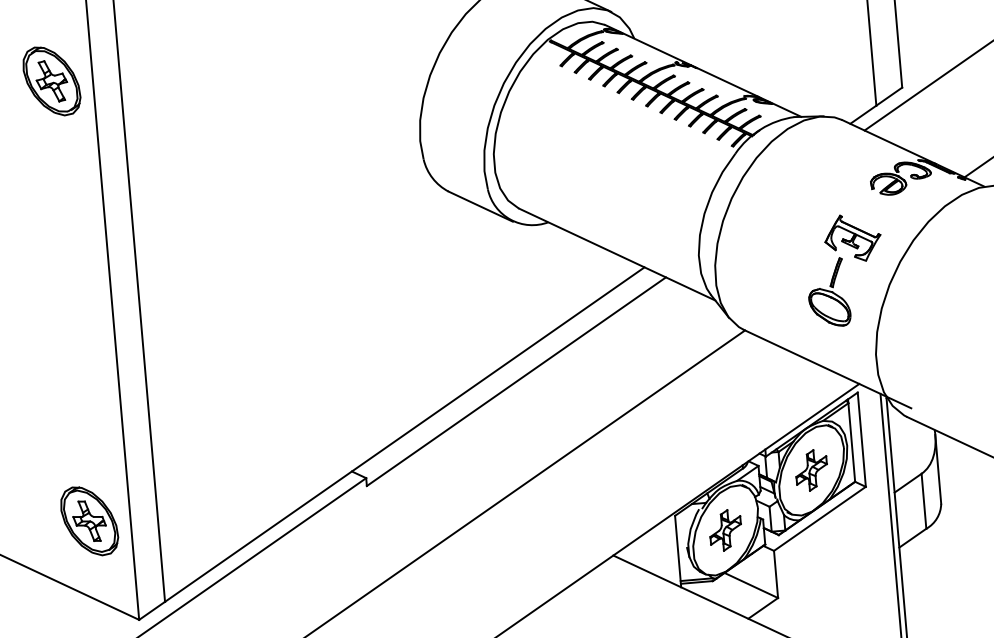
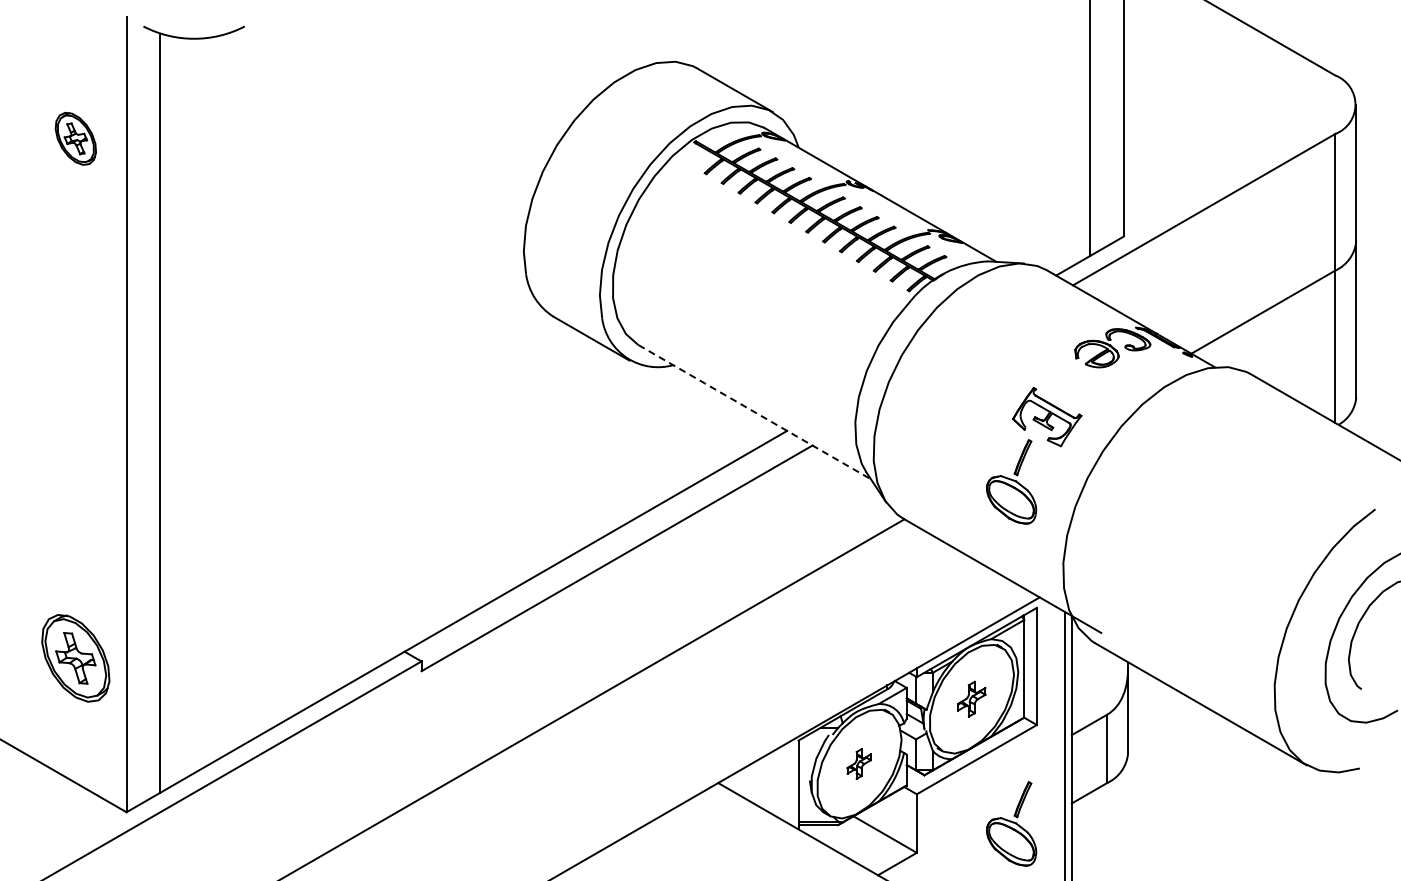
part: (51, 81) -> (75, 138), size x0.6
line: (617, 254) -> (755, 412), solid -> dashed
part: (811, 470) -> (971, 699), size x0.7
part: (89, 521) -> (75, 658), moved
part: (724, 530) -> (858, 763), size x0.6
part: (852, 567) -> (1011, 823), added

